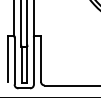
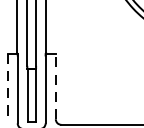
line: (7, 58) -> (7, 85), solid -> dashed
line: (41, 58) -> (56, 85), solid -> dashed

